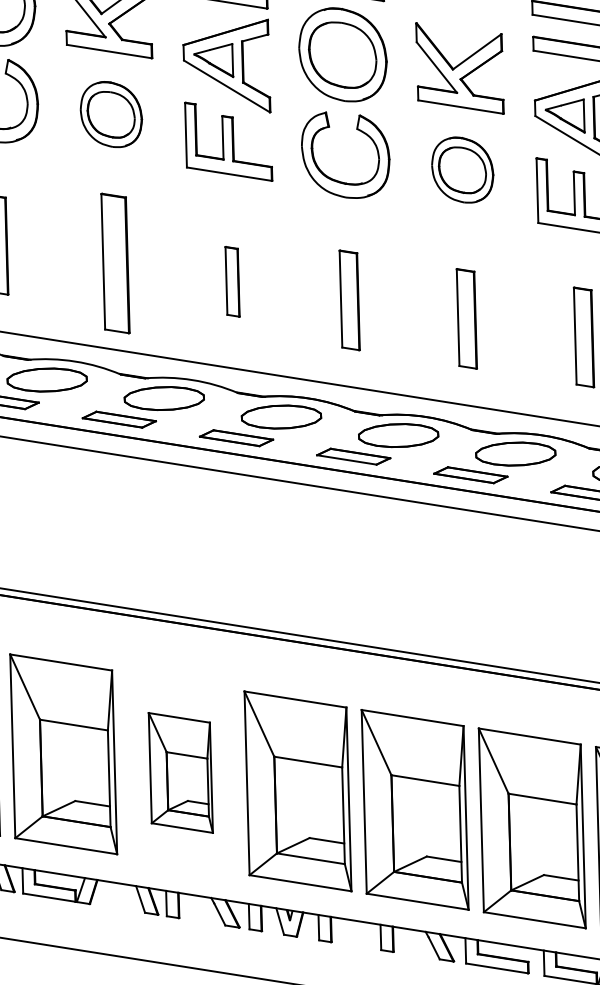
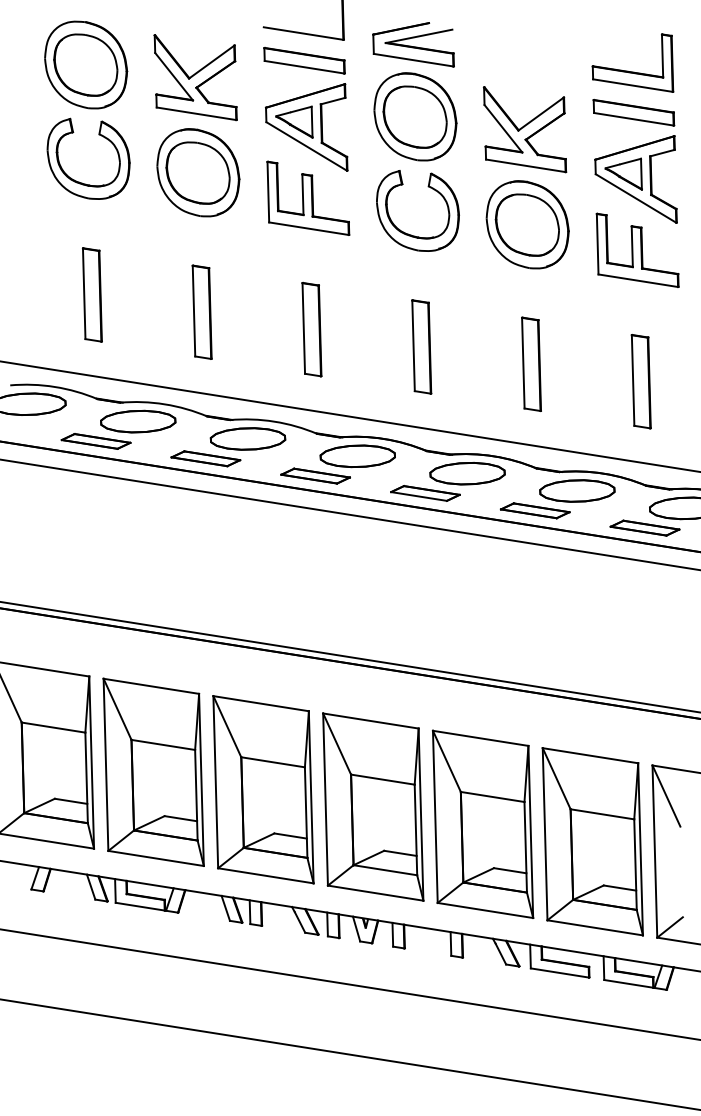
part: (111, 114) -> (198, 172), size x1.43
part: (462, 169) -> (527, 224), size x1.43
part: (114, 262) -> (201, 311), size x0.71
part: (232, 281) -> (311, 329), size x1.43
part: (180, 772) -> (263, 789), size x1.67

